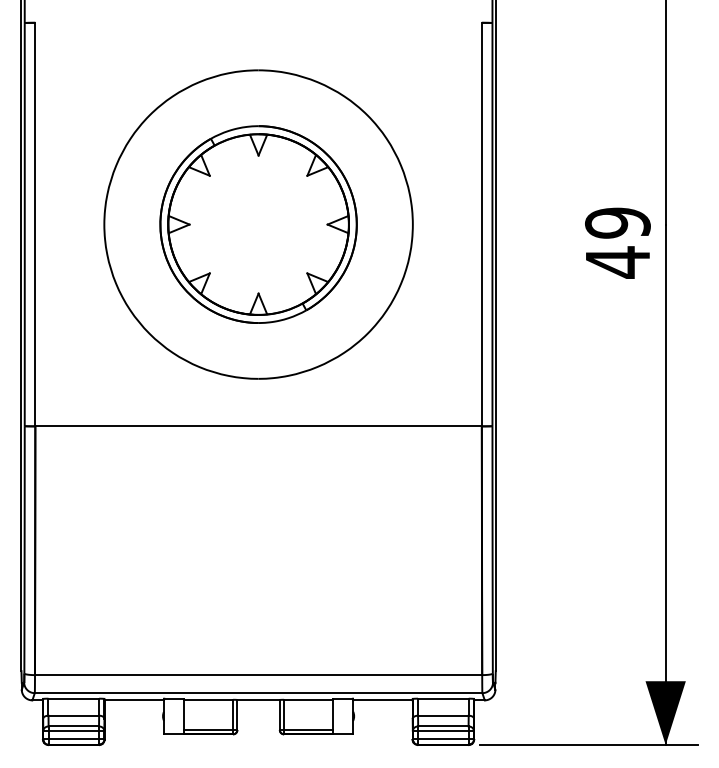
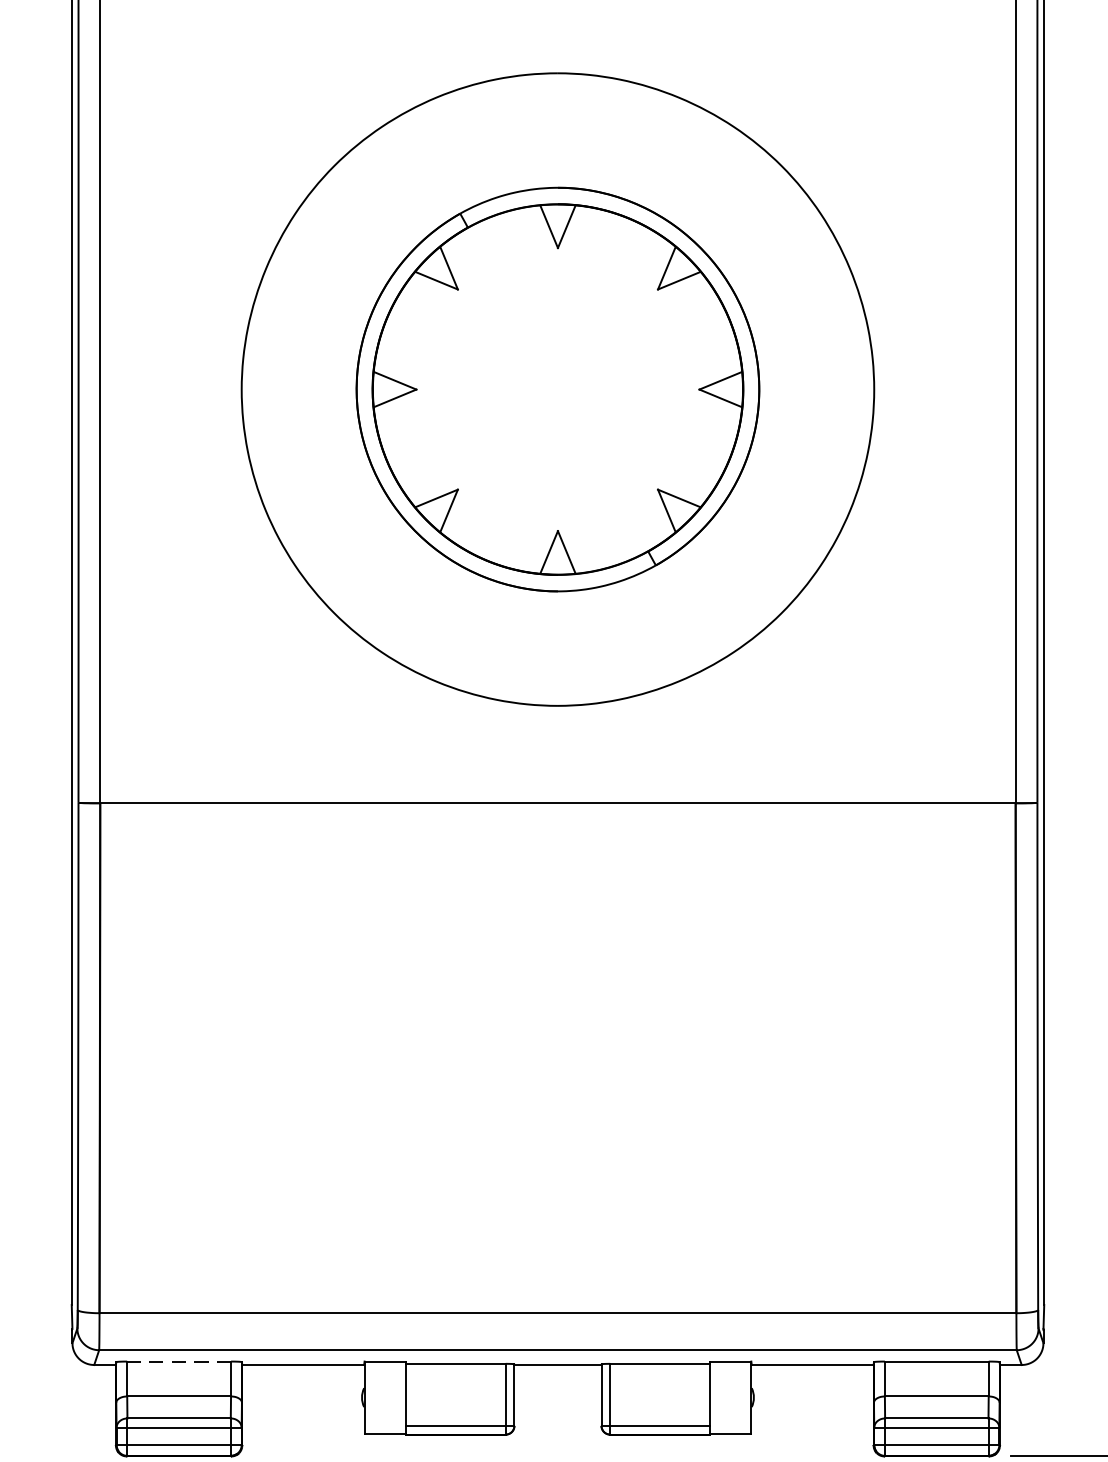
line: (73, 698) -> (178, 1361), solid -> dashed

